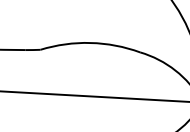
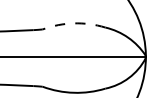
arc: (89, 43) -> (73, 23), solid -> dashed

